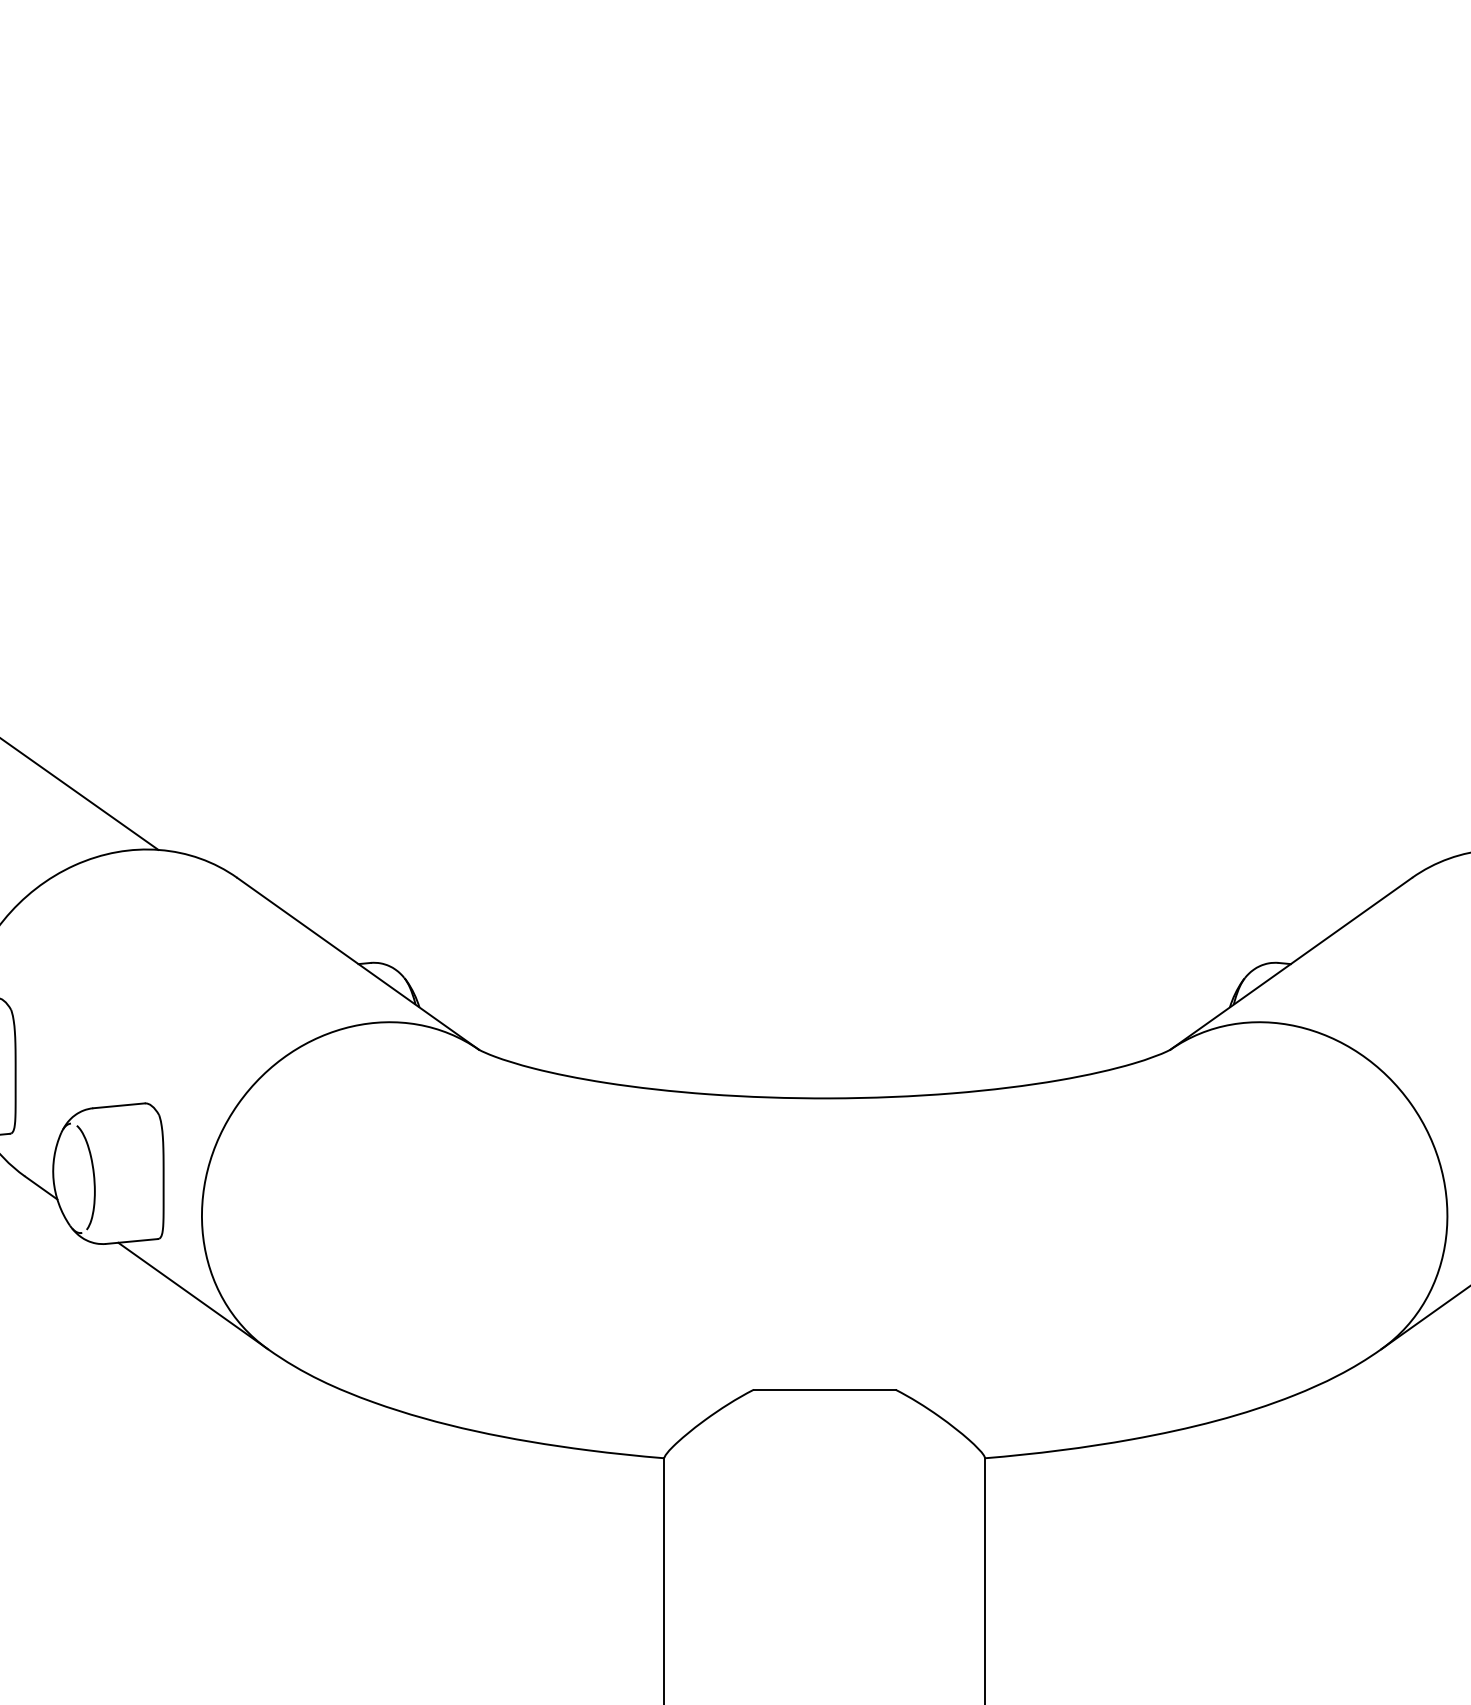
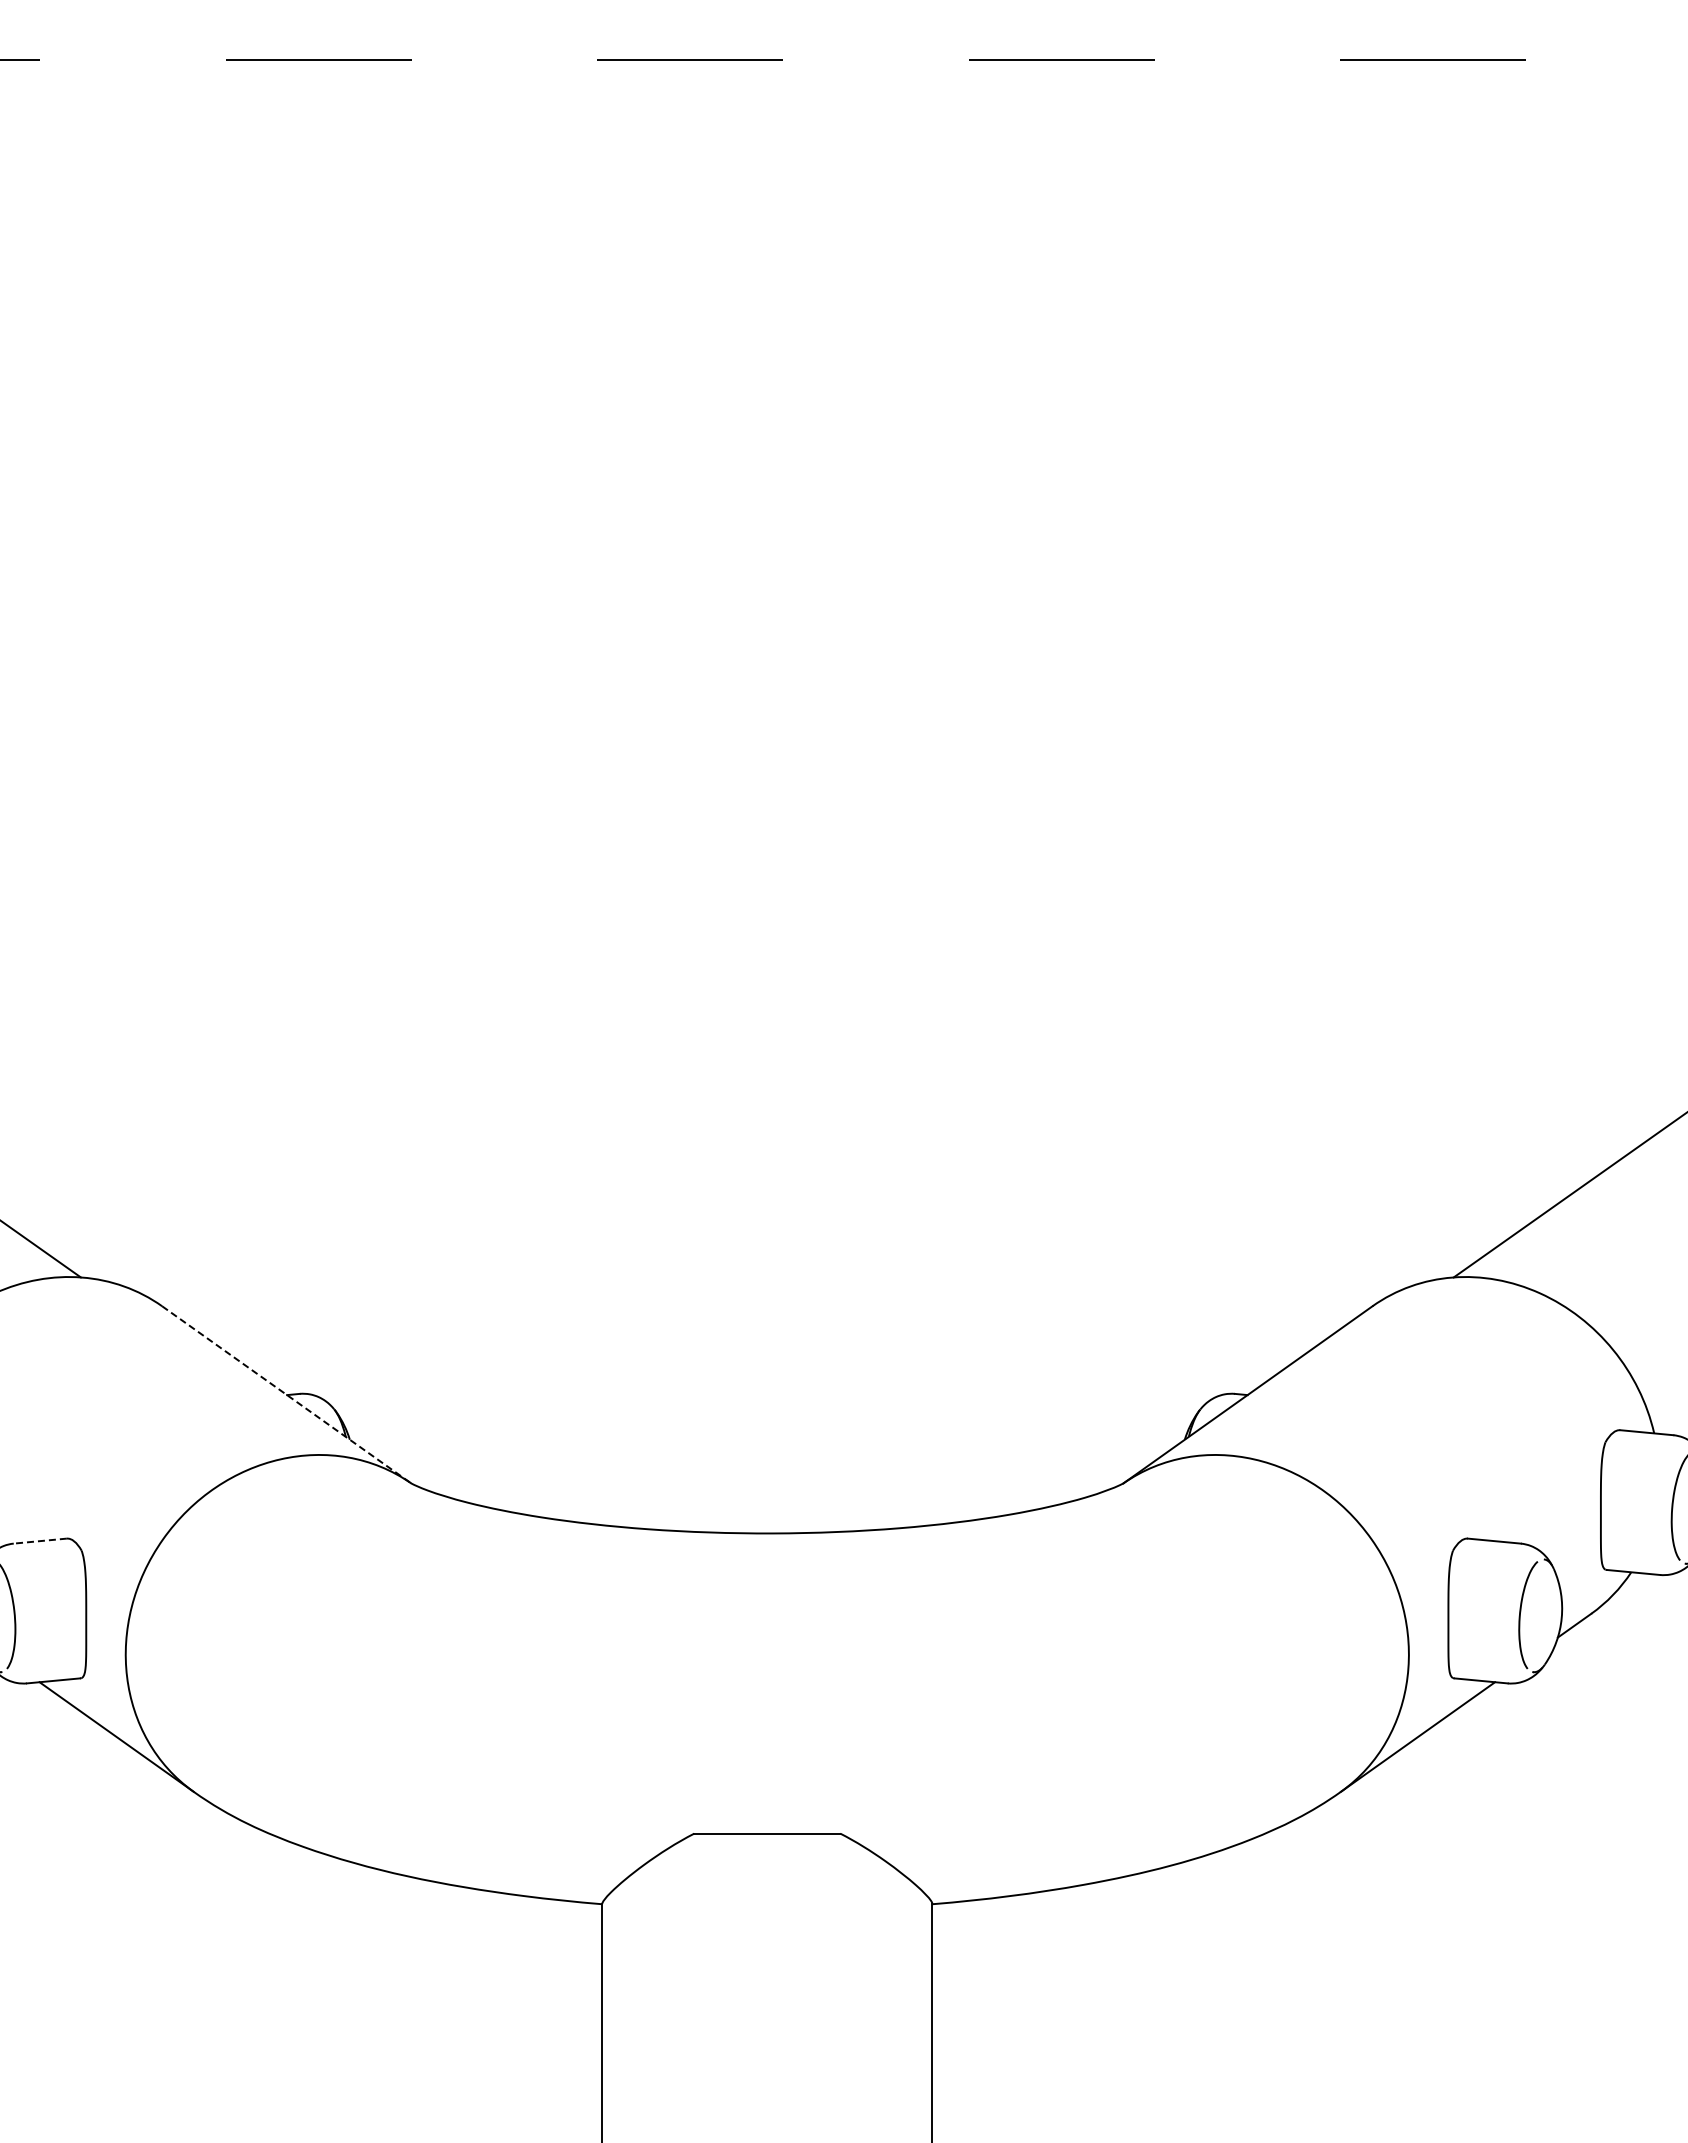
line: (357, 963) -> (286, 1394), solid -> dashed
line: (119, 1106) -> (40, 1541), solid -> dashed

